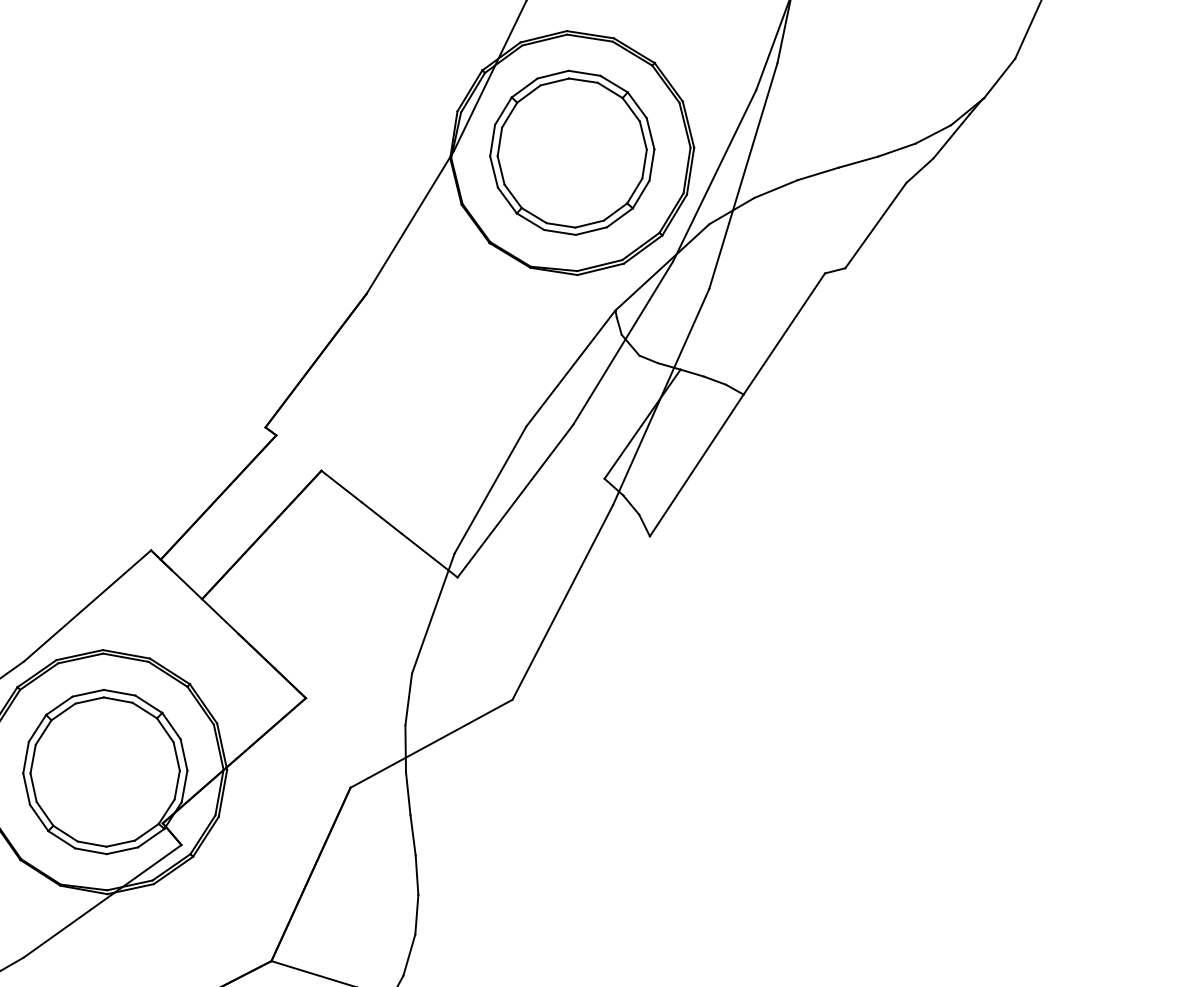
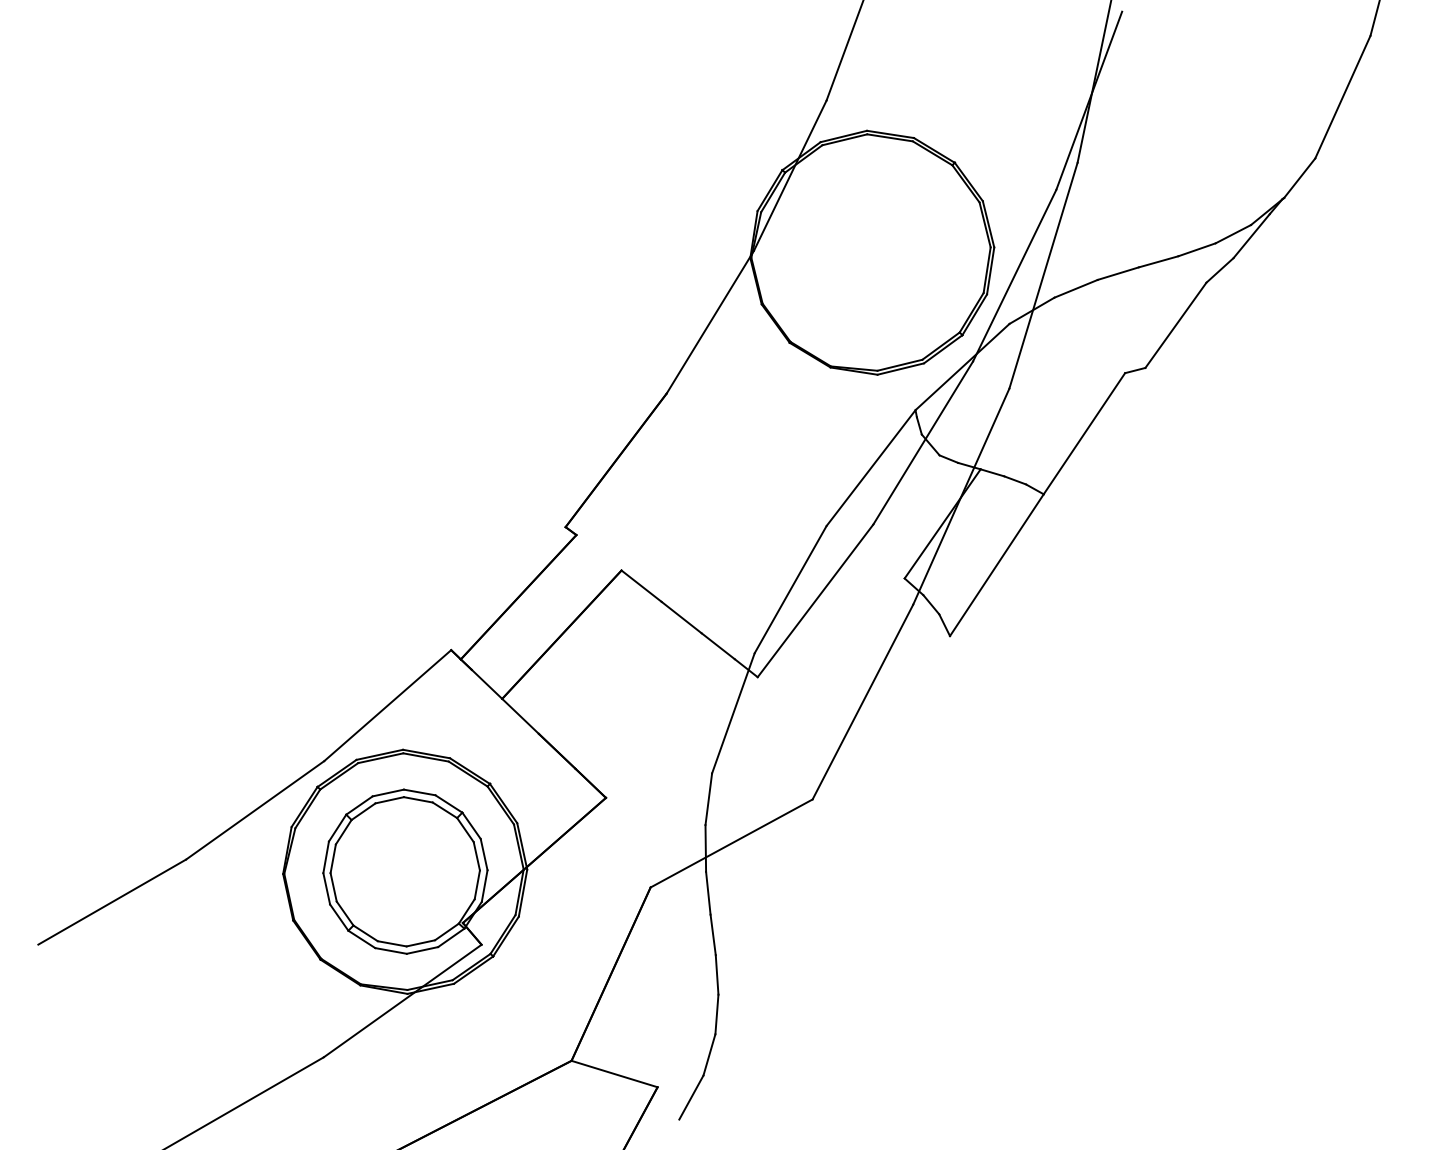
part: (572, 152) -> (872, 252), removed

